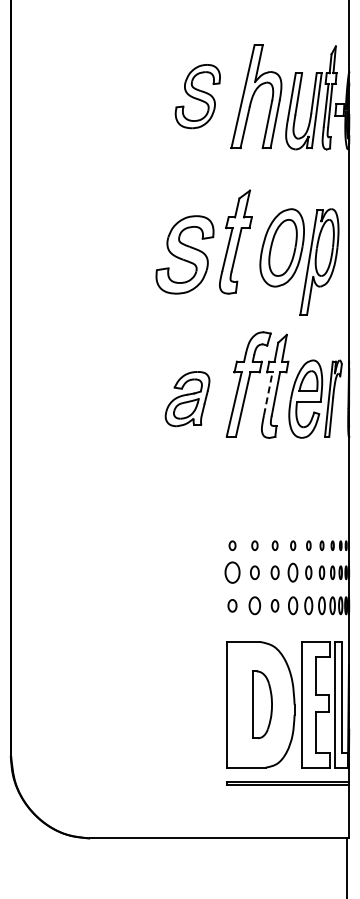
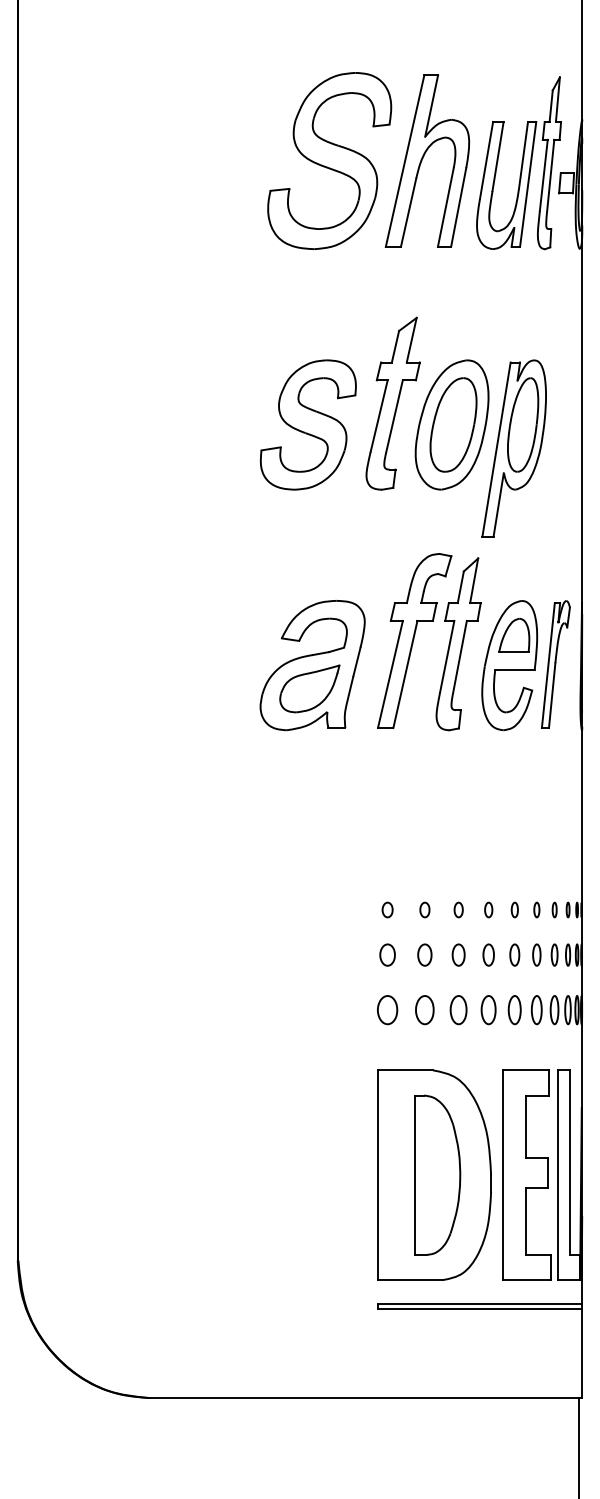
part: (197, 96) -> (329, 160), size x1.67
part: (299, 261) -> (480, 447), moved
line: (268, 393) -> (447, 656), dashed -> solid
part: (187, 398) -> (312, 664), size x1.43
part: (232, 572) -> (387, 954), size x0.62
part: (293, 572) -> (489, 954), size x0.71
part: (232, 605) -> (387, 1009), size x1.43
part: (274, 605) -> (457, 1009), size x1.43
part: (262, 704) -> (437, 1174), size x1.43

